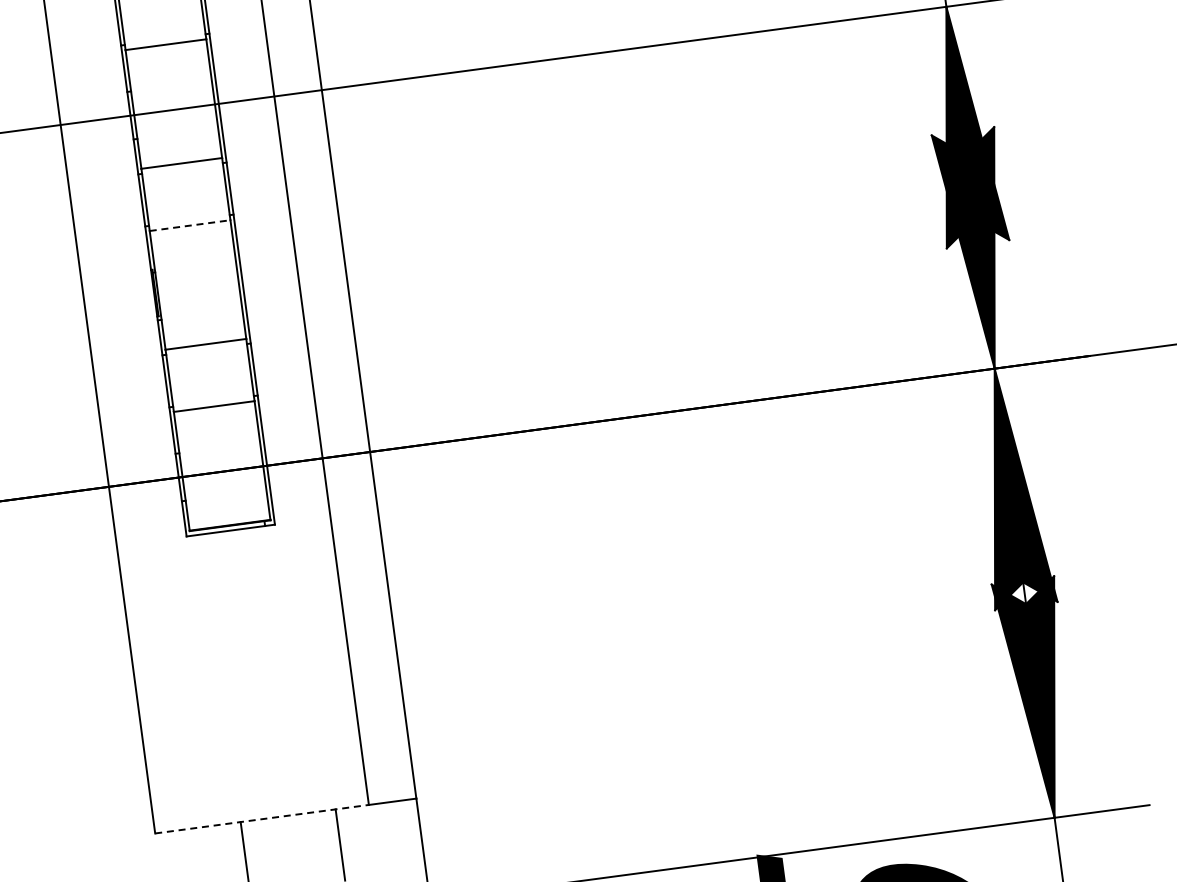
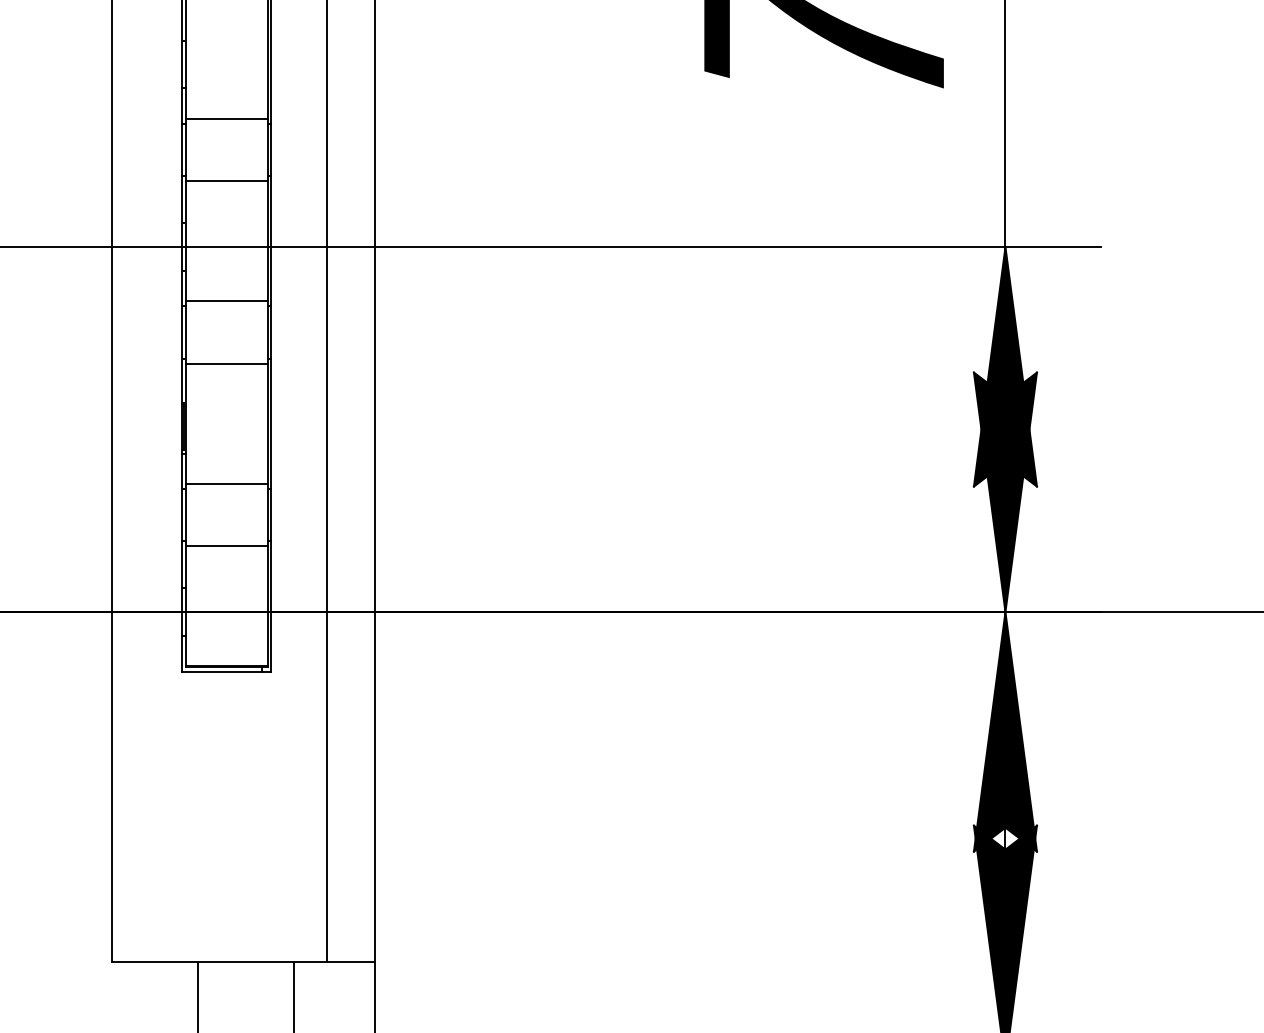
line: (189, 225) -> (226, 363), dashed -> solid
line: (261, 818) -> (219, 961), dashed -> solid

